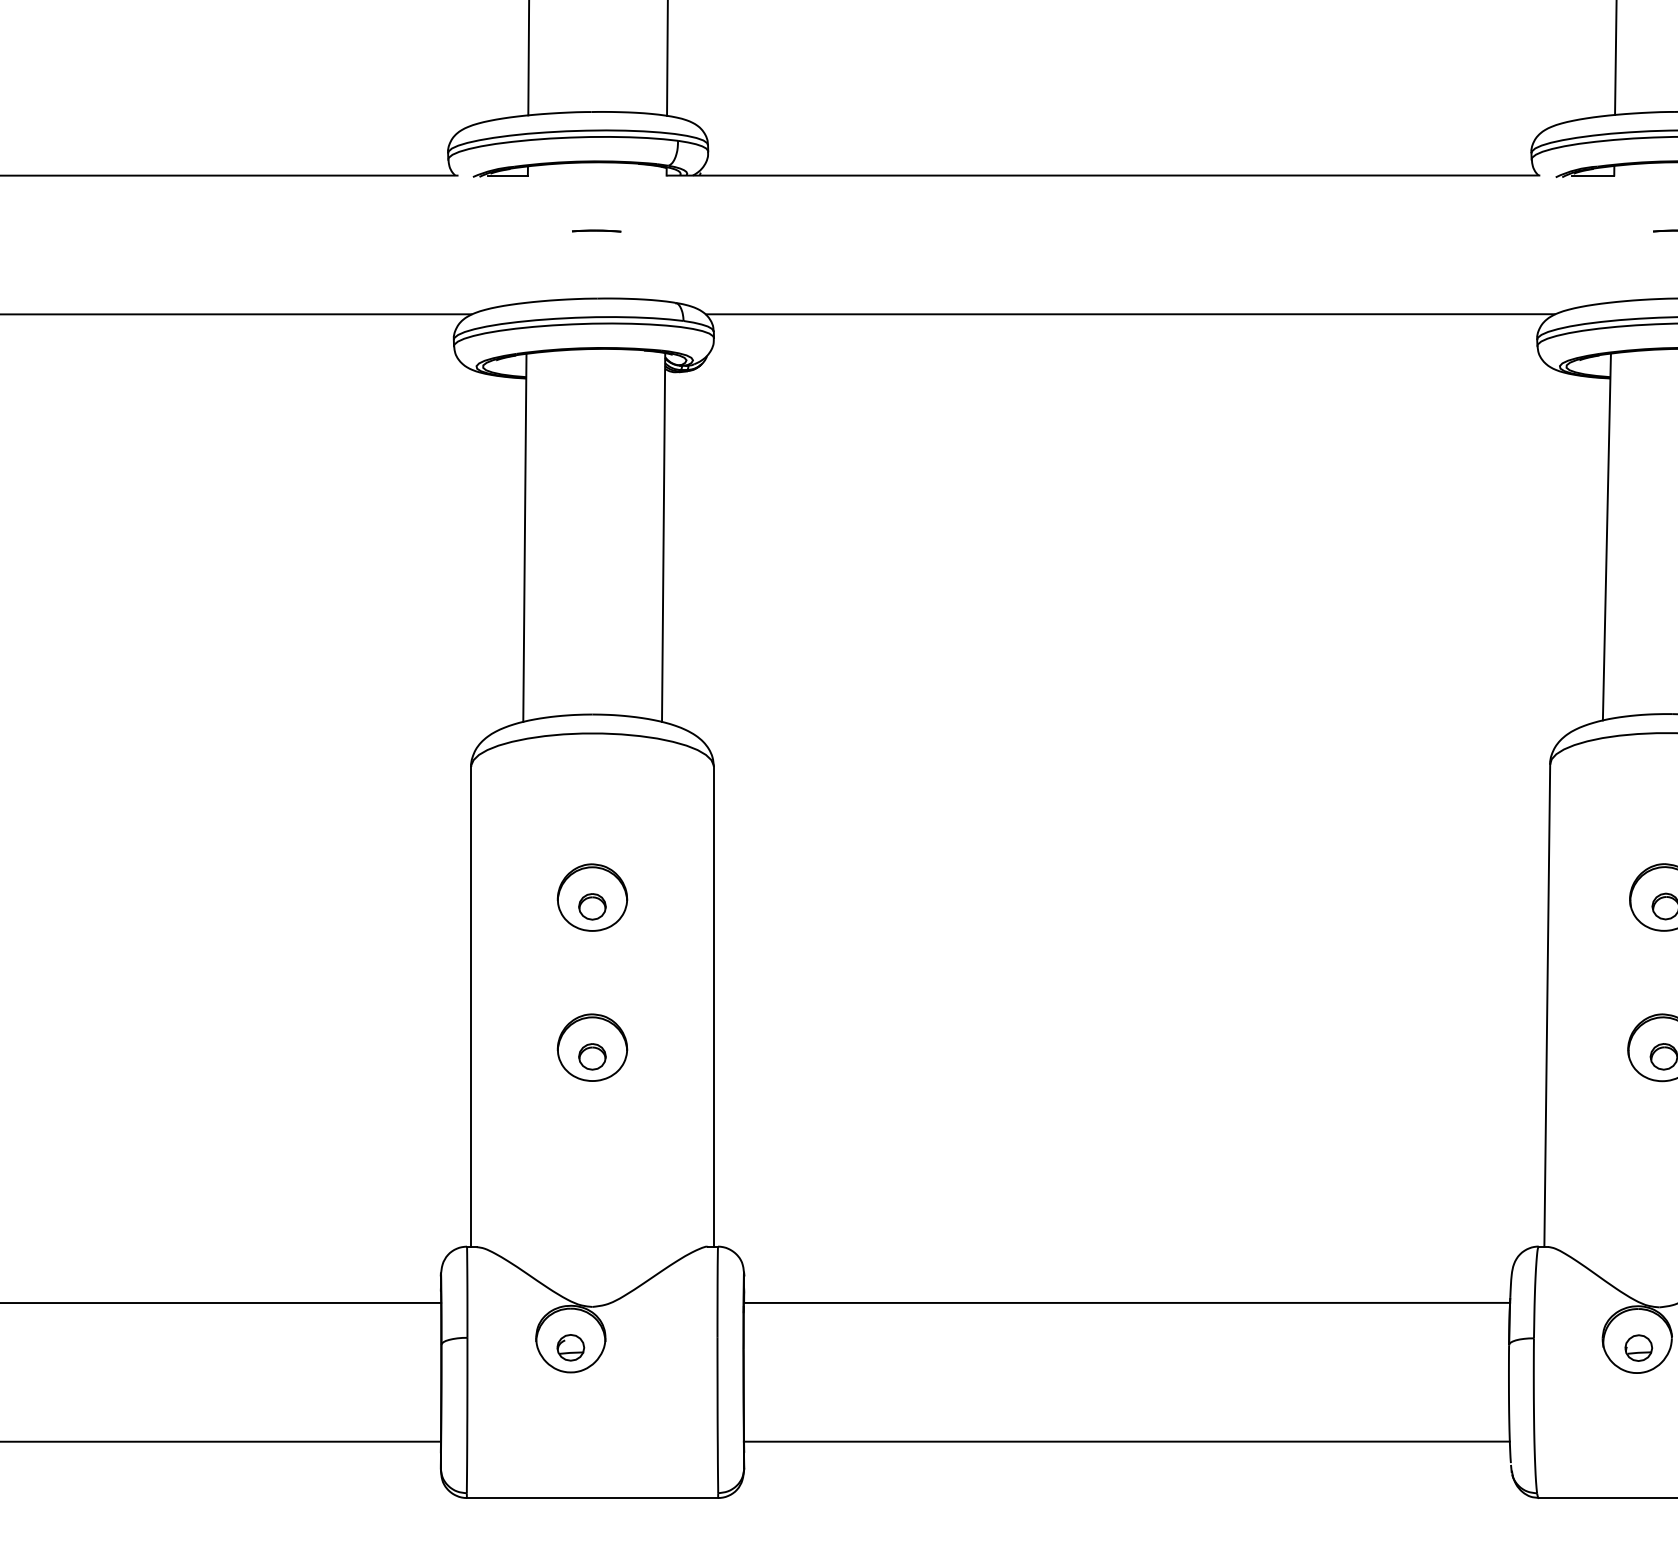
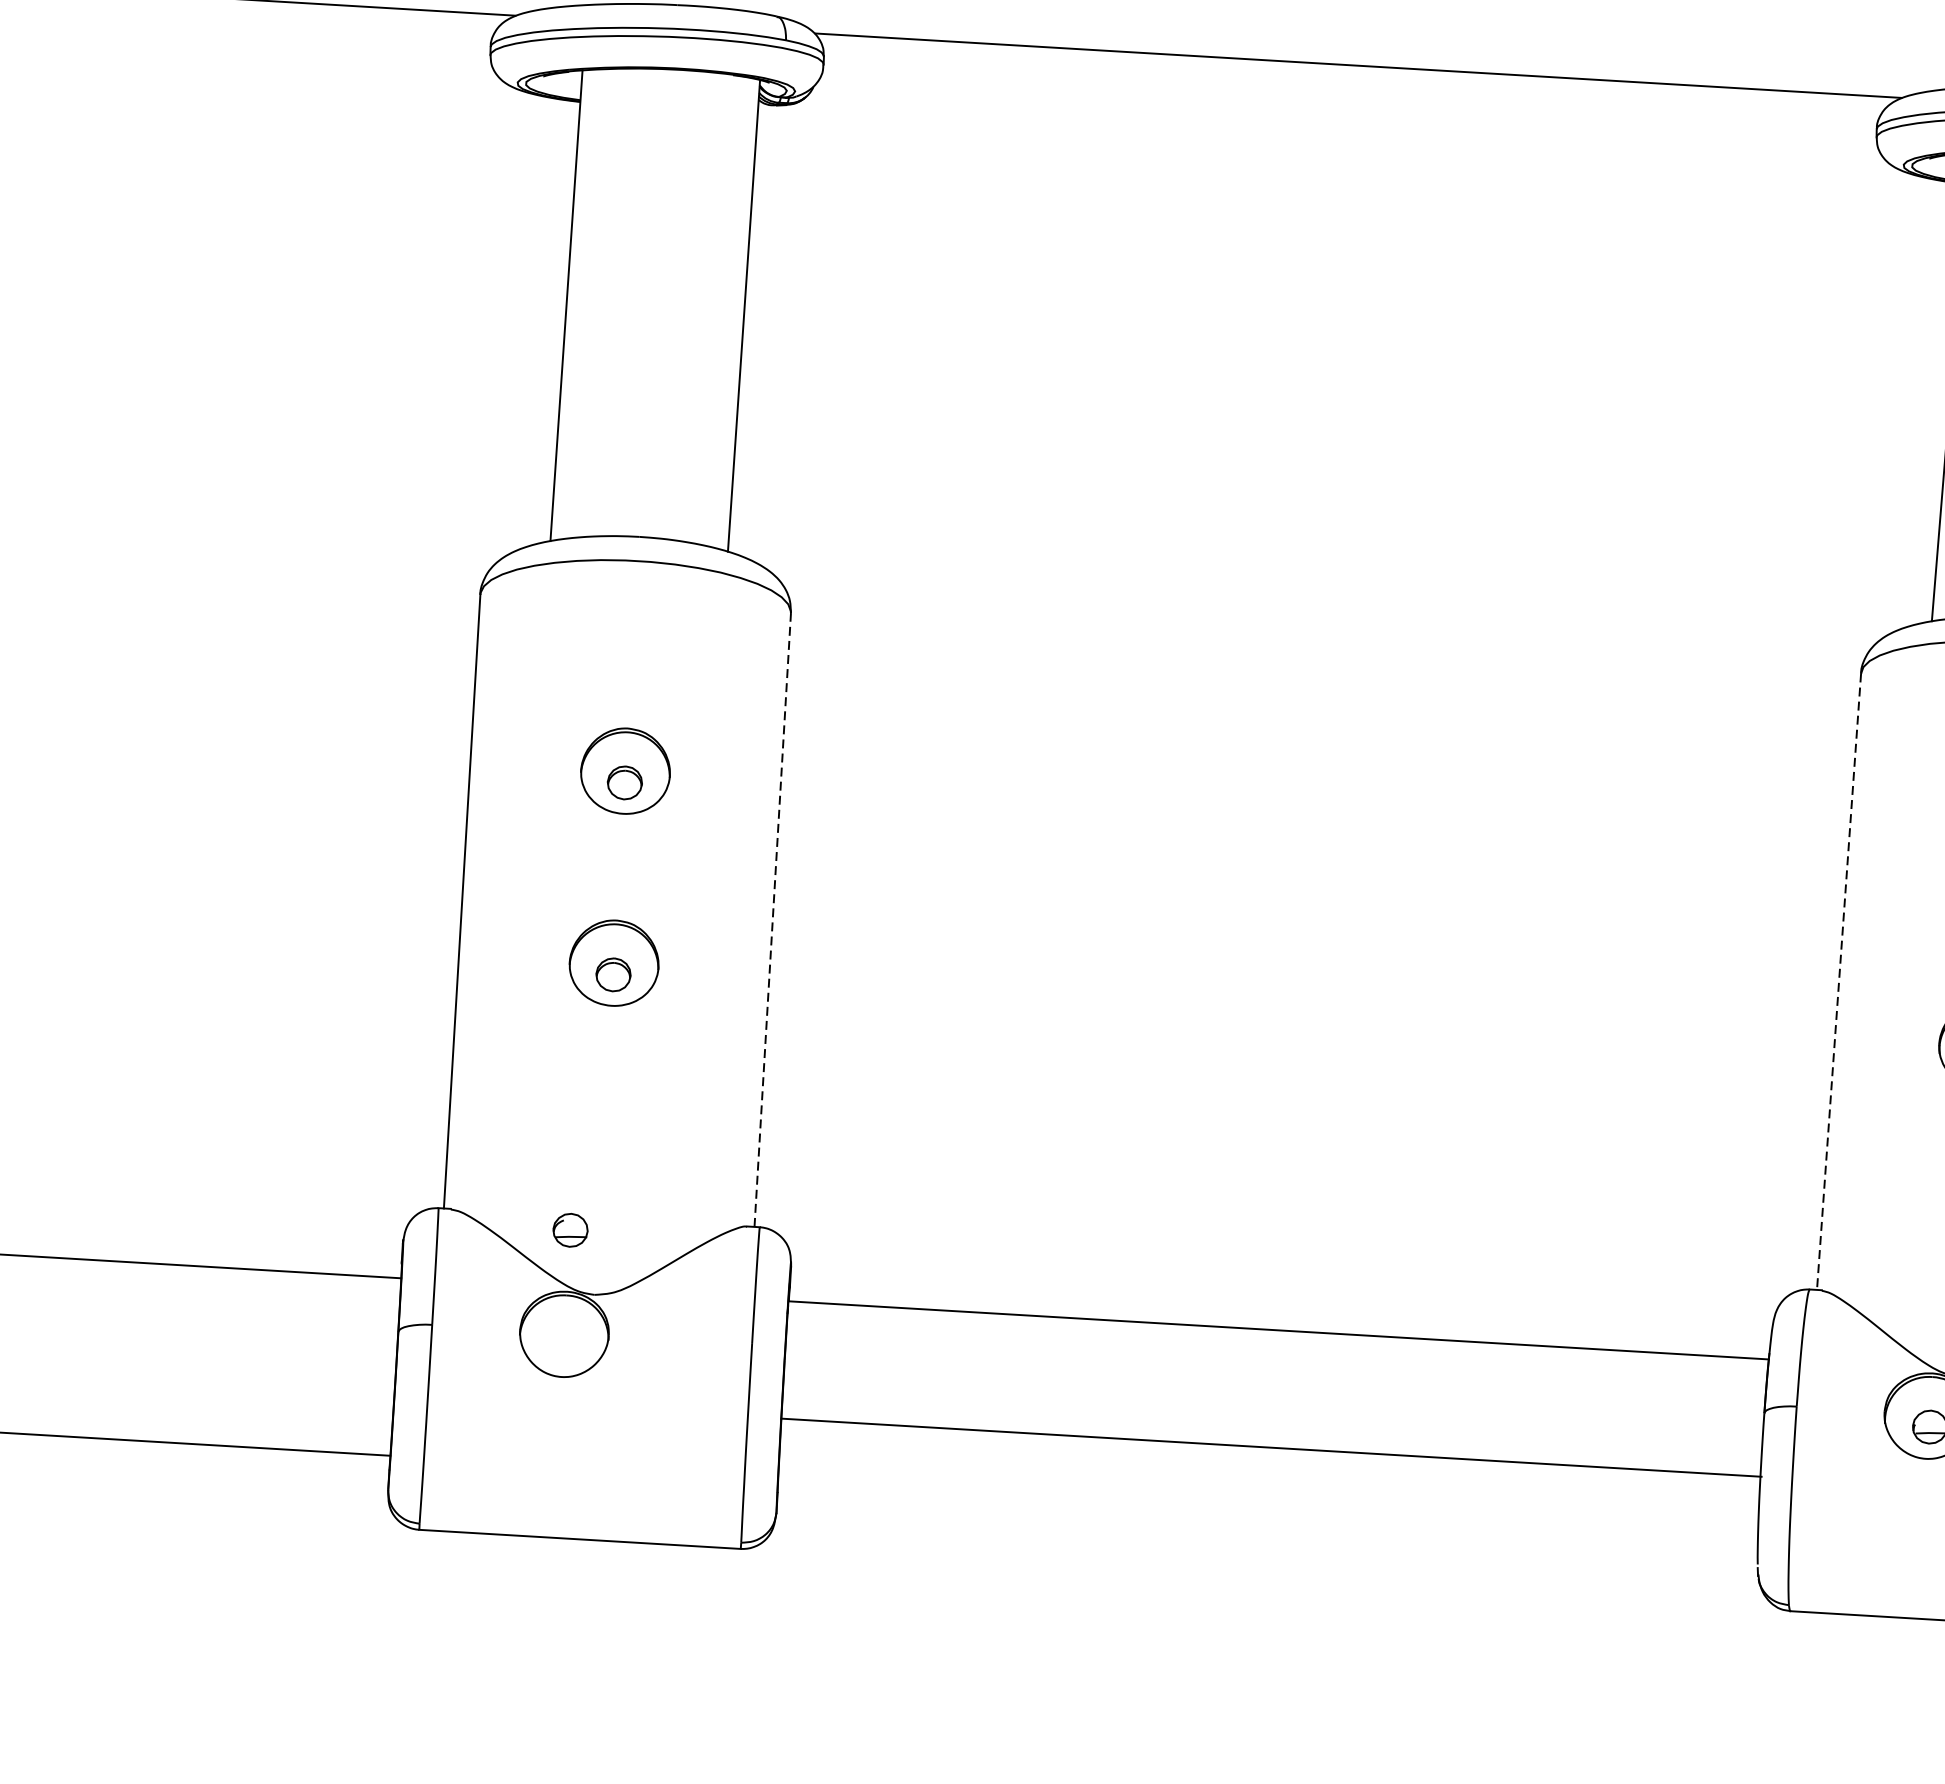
line: (1547, 1005) -> (1839, 981), solid -> dashed
line: (713, 1006) -> (772, 919), solid -> dashed
part: (570, 1347) -> (570, 1229), moved
line: (1126, 1441) -> (1271, 1447), moved

